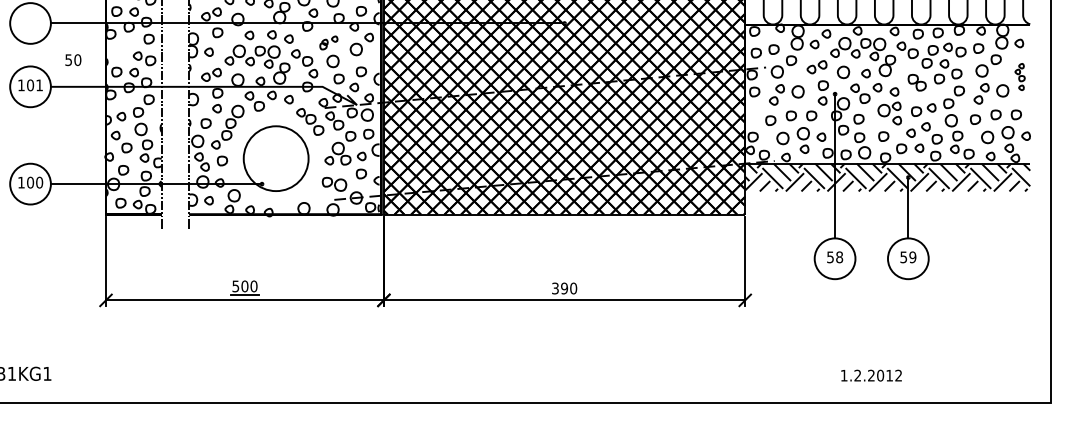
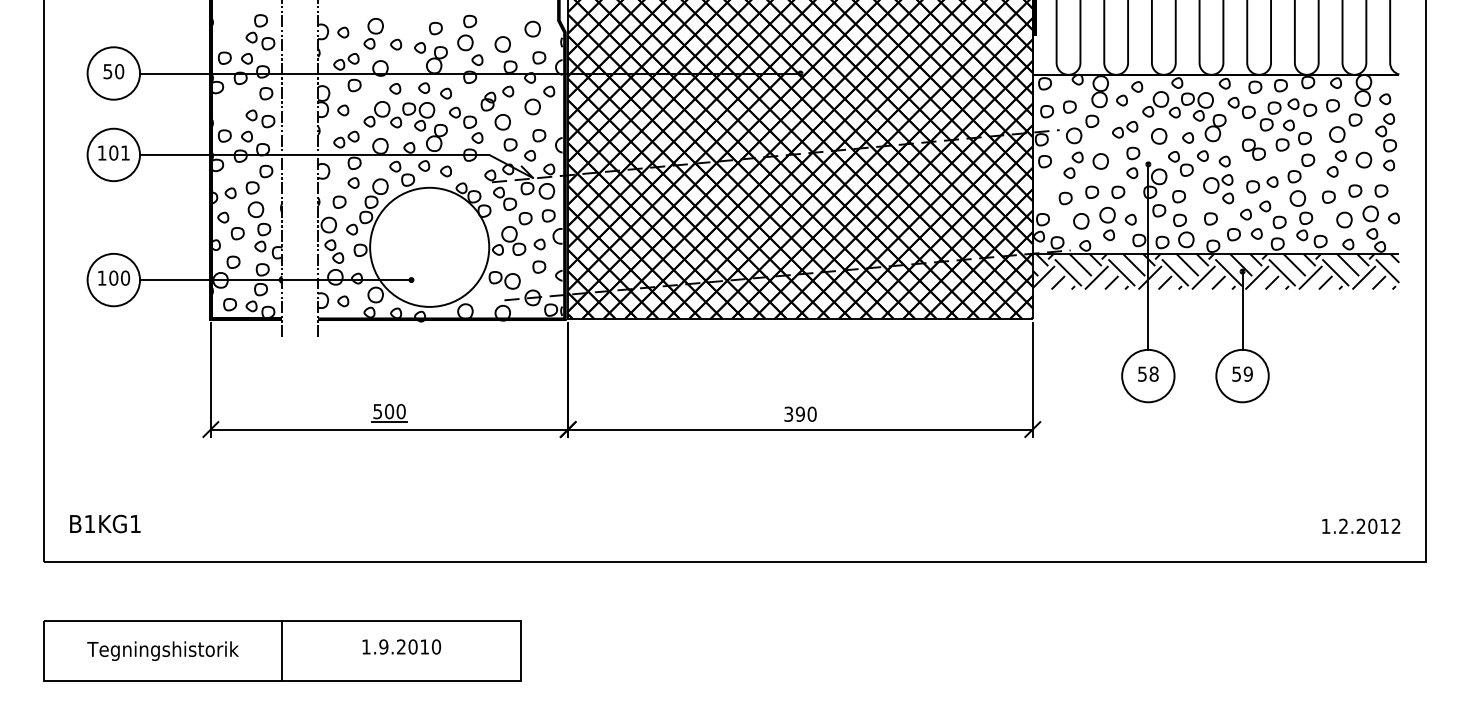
part: (328, 42) -> (497, 98), size x1.43
text: (73, 60) -> (113, 71), moved
part: (1020, 77) -> (1386, 142), size x1.67
circle: (276, 158) -> (429, 246), size x1.43
text: (871, 375) -> (1361, 525), moved

